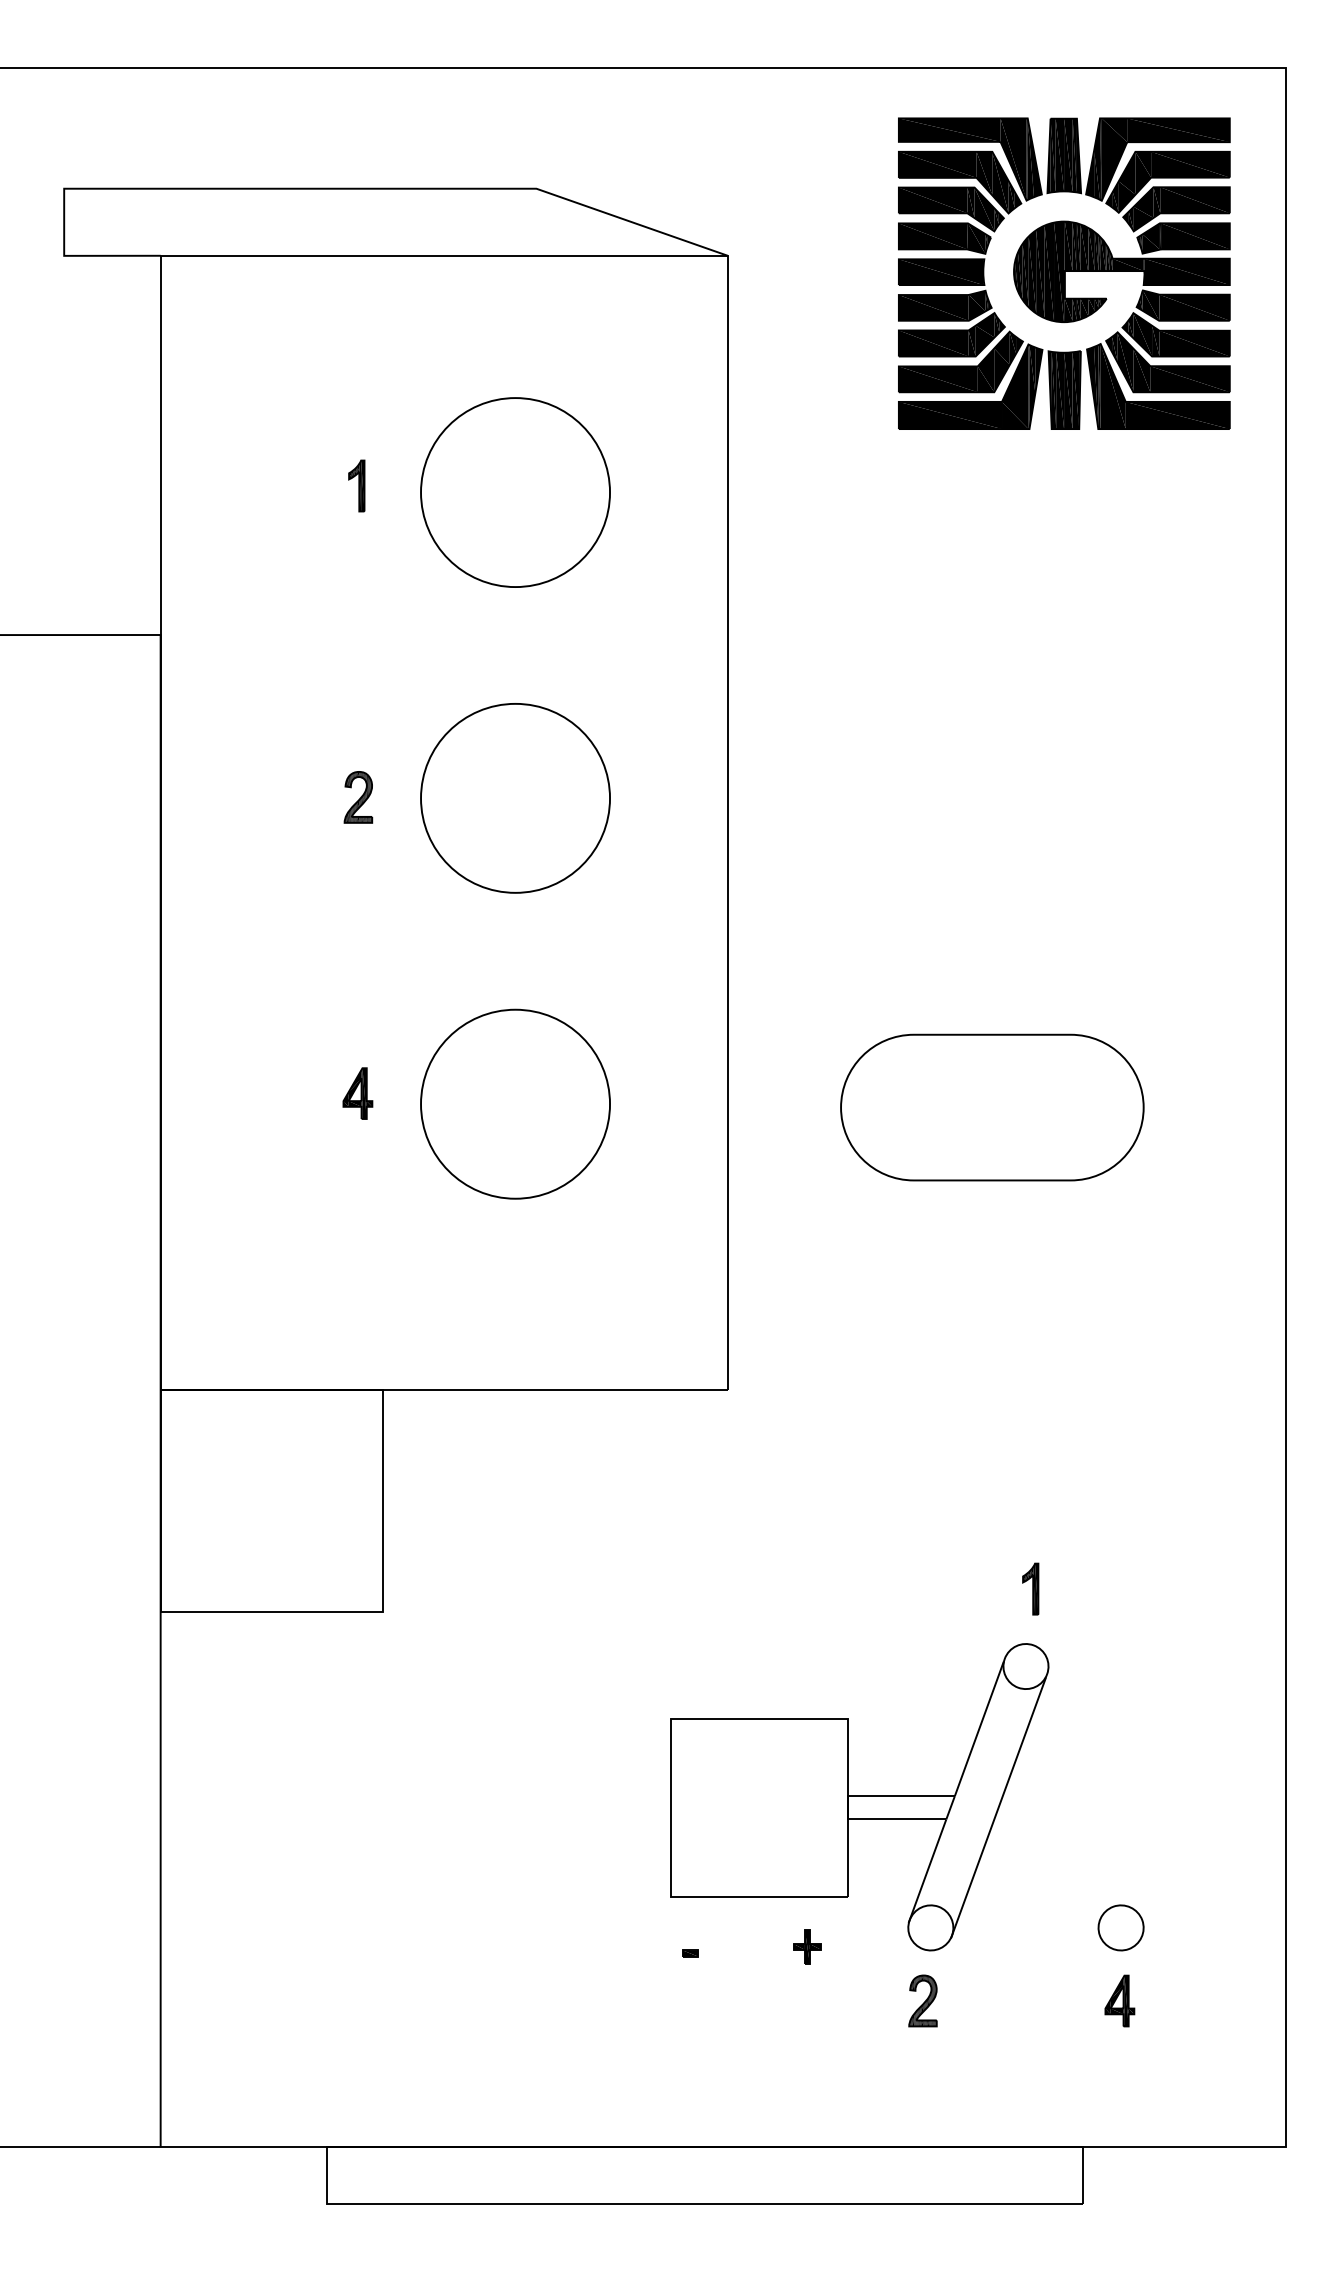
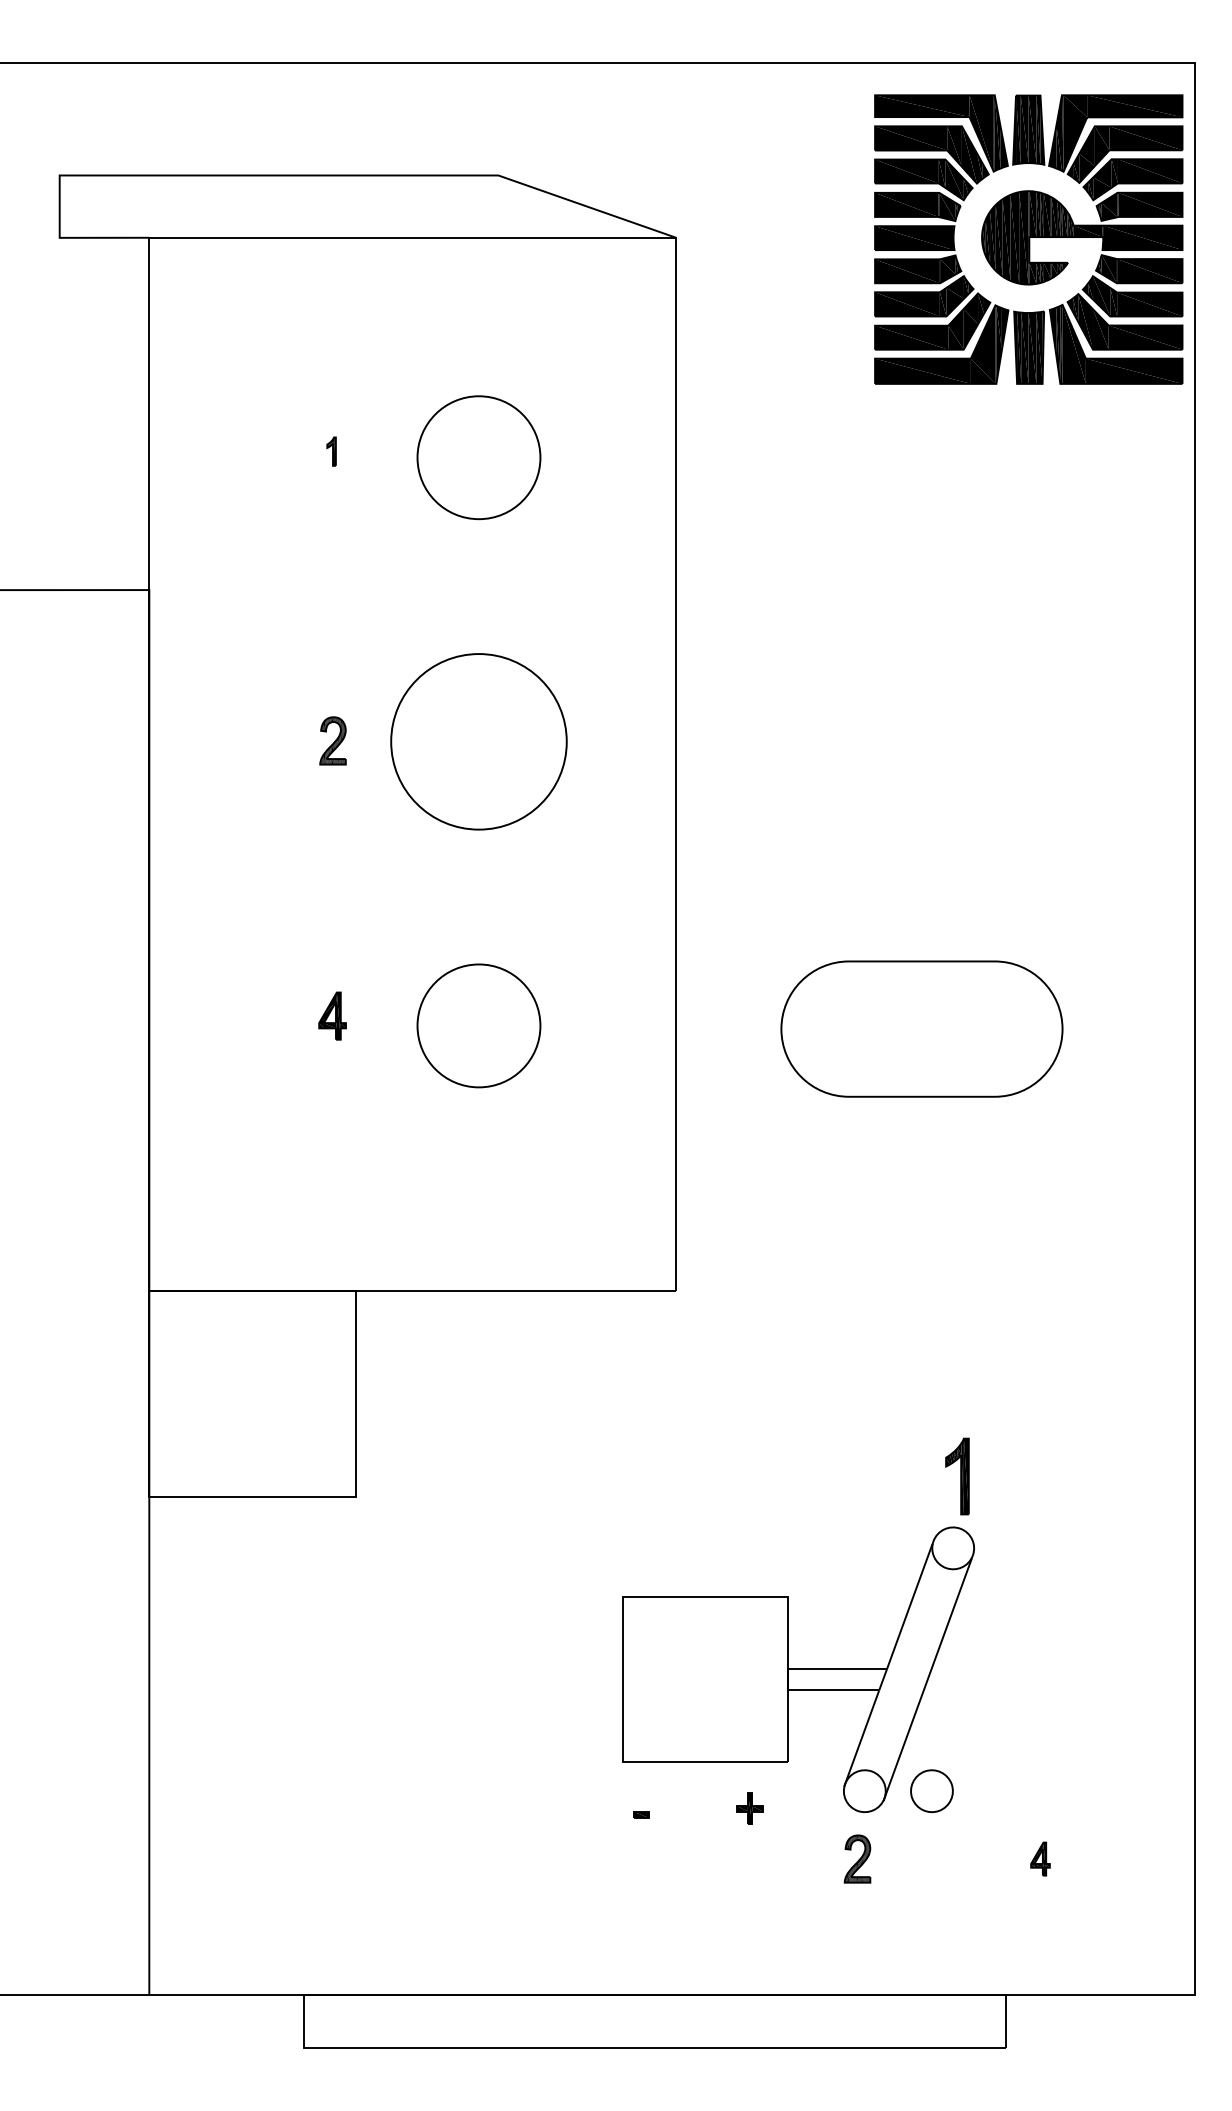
part: (1064, 273) -> (1028, 239), moved
part: (356, 485) -> (331, 451), size x0.6
part: (515, 492) -> (478, 457), size x0.7
part: (515, 1103) -> (478, 1025), size x0.7
part: (1030, 1588) -> (957, 1475), size x1.6
part: (1120, 1927) -> (931, 1790), moved
part: (1119, 2000) -> (1040, 1858), size x0.7

